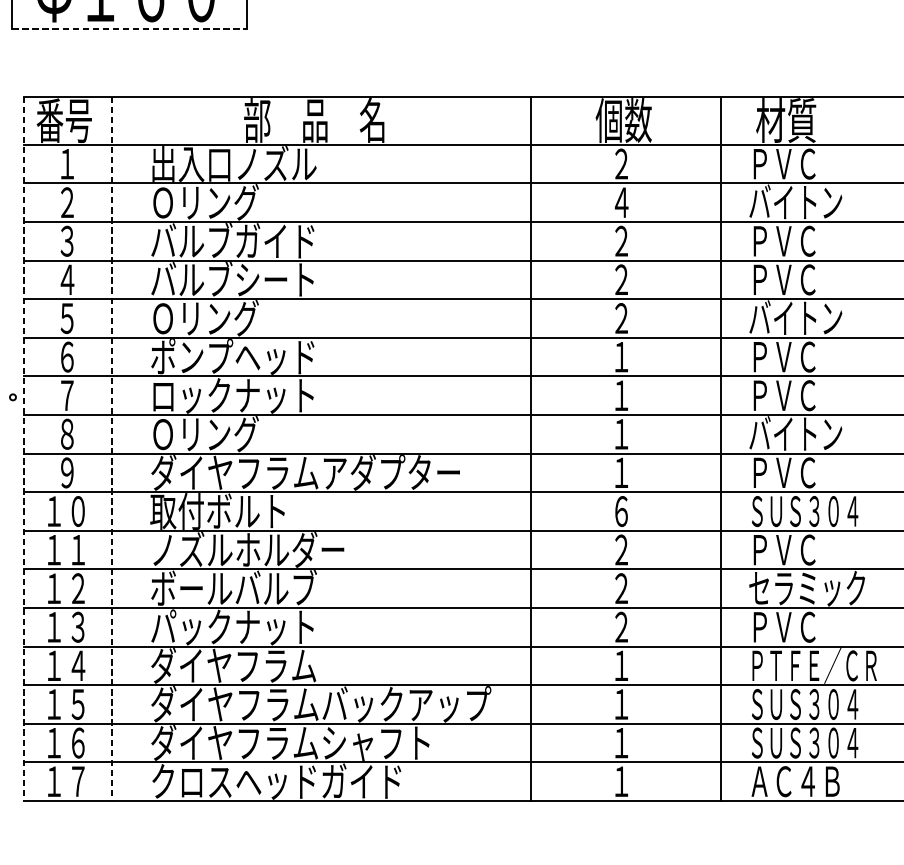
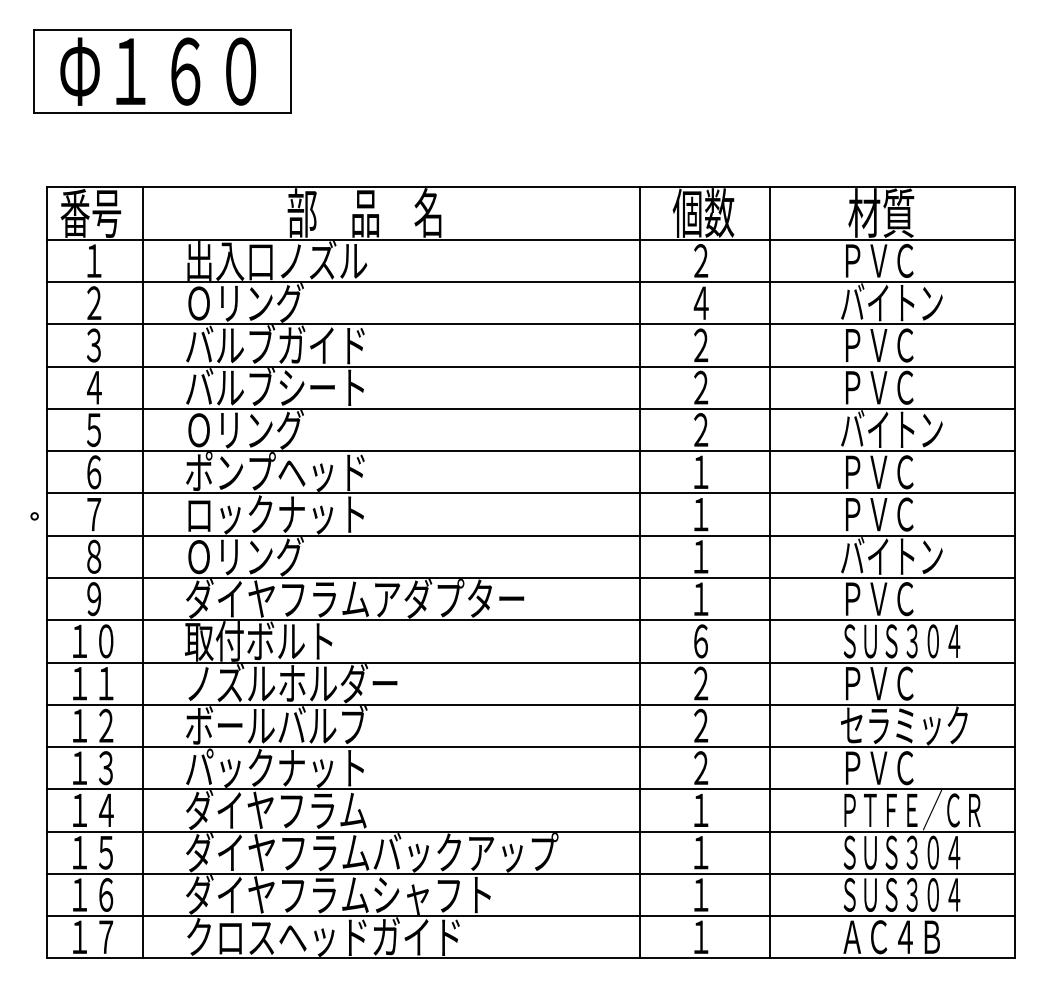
line: (129, 29) -> (162, 113), dashed -> solid
line: (24, 448) -> (47, 572), dashed -> solid
line: (111, 448) -> (142, 572), dashed -> solid
line: (531, 448) -> (640, 572), moved
line: (721, 448) -> (770, 572), moved

